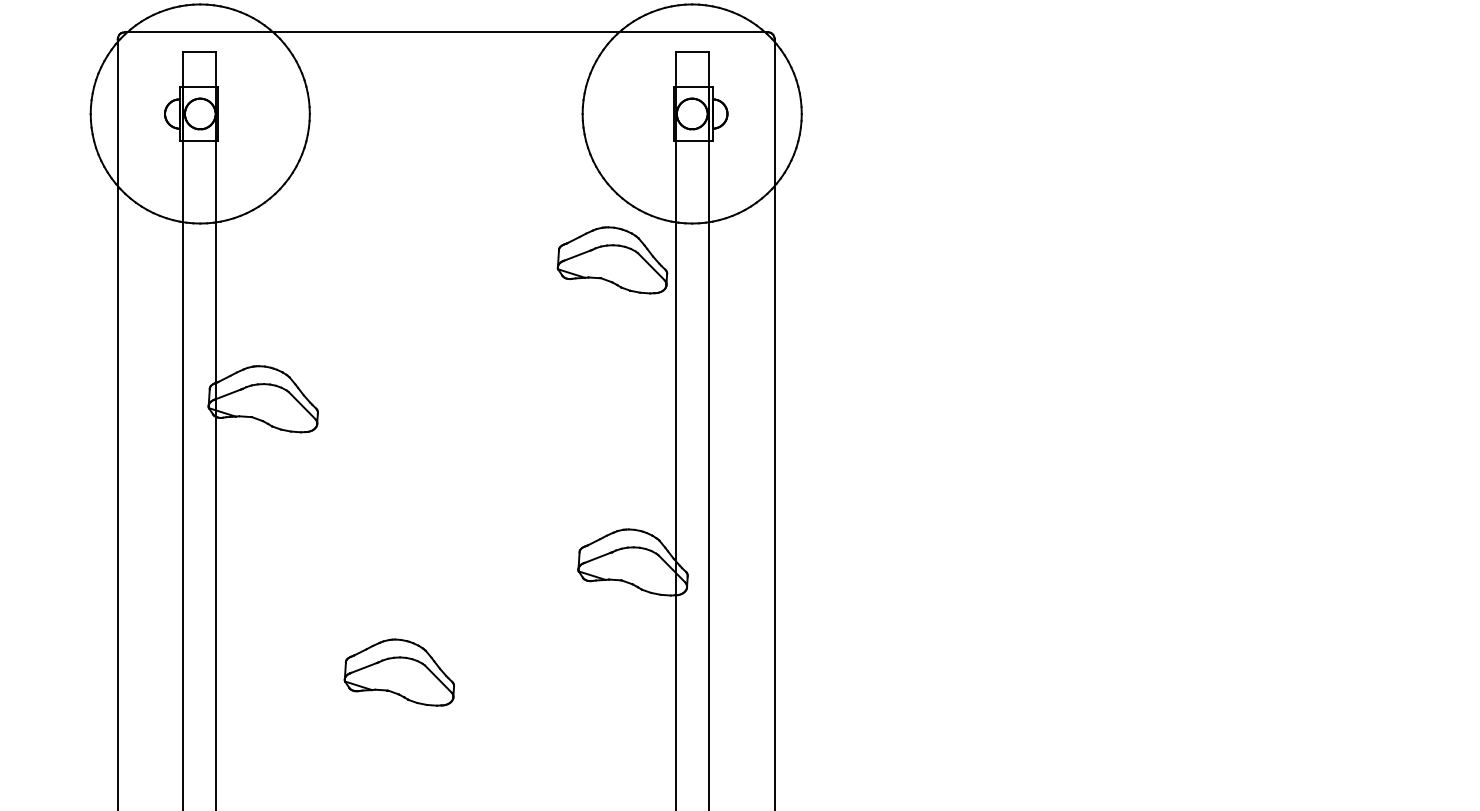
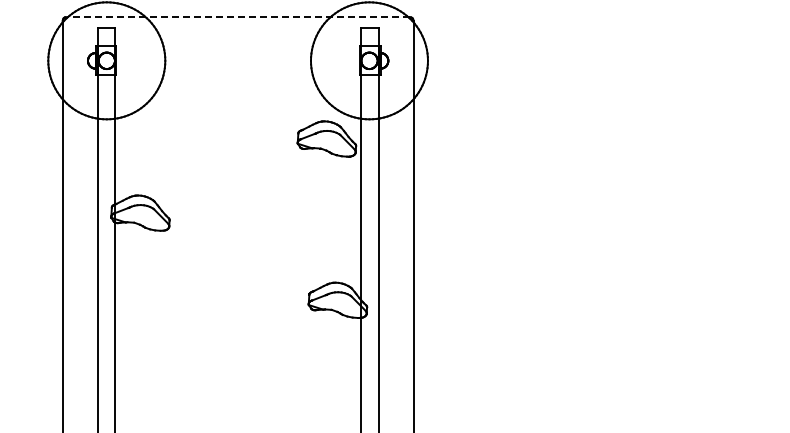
line: (446, 32) -> (238, 17), solid -> dashed
part: (400, 671) -> (213, 358), removed

